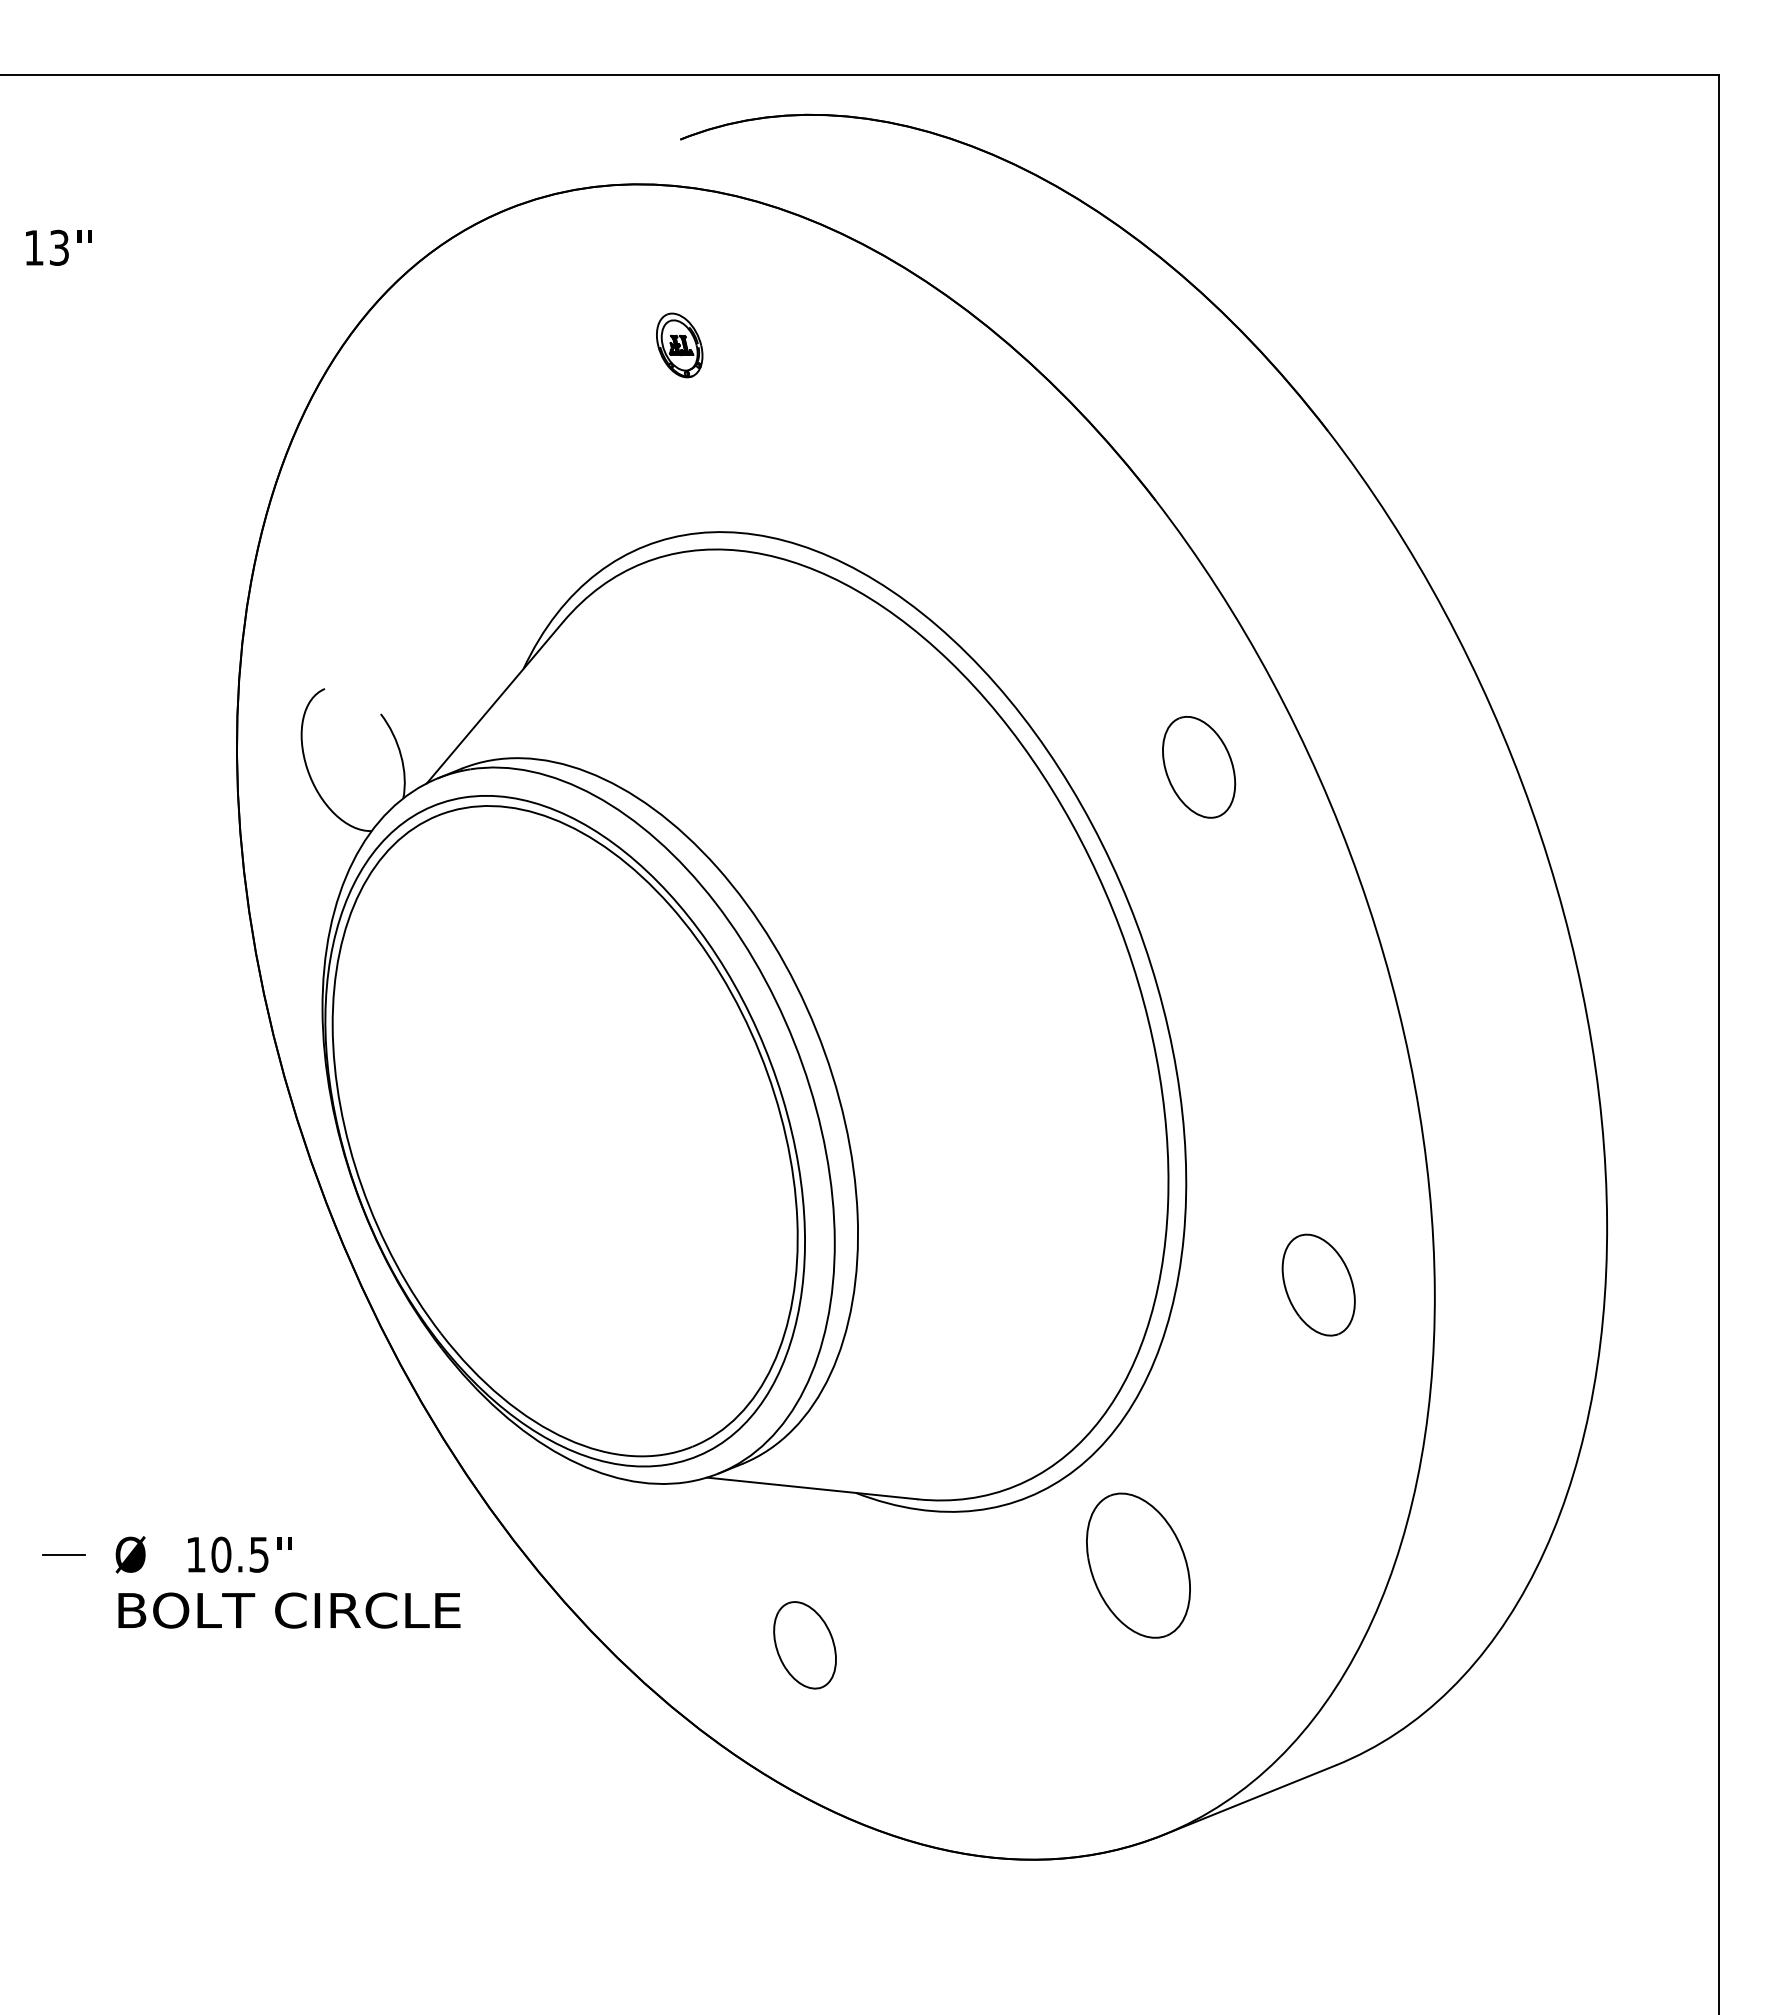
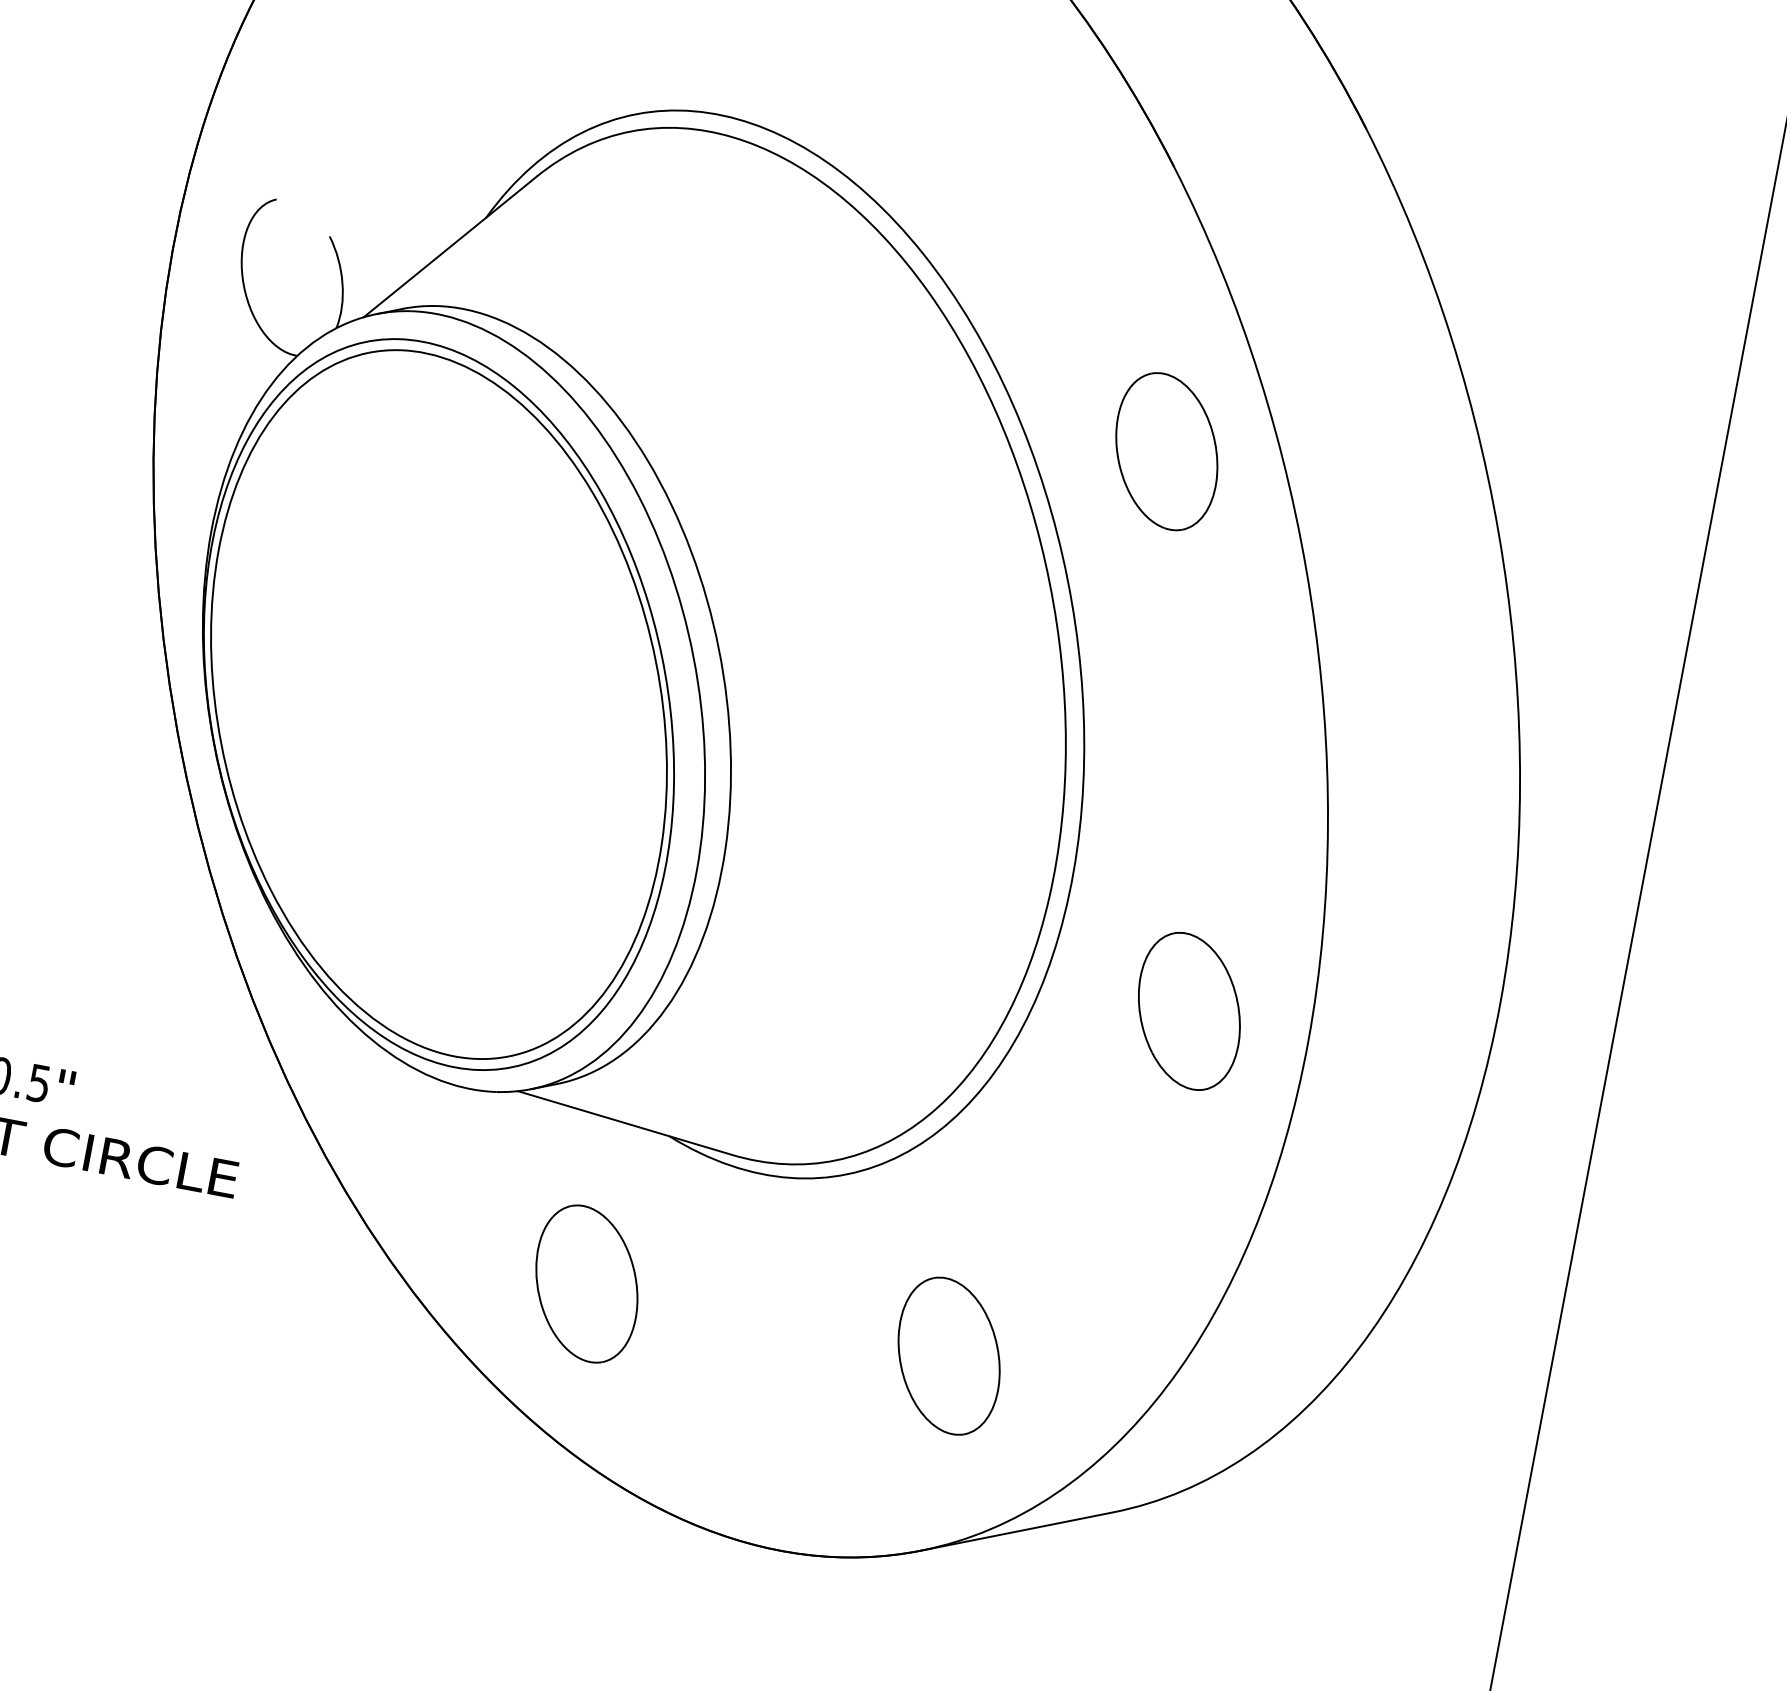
part: (1198, 767) -> (1166, 451), size x1.43
part: (1318, 1285) -> (1189, 1011), size x1.43
part: (1138, 1565) -> (949, 1356), moved
part: (804, 1645) -> (586, 1284), size x1.67

